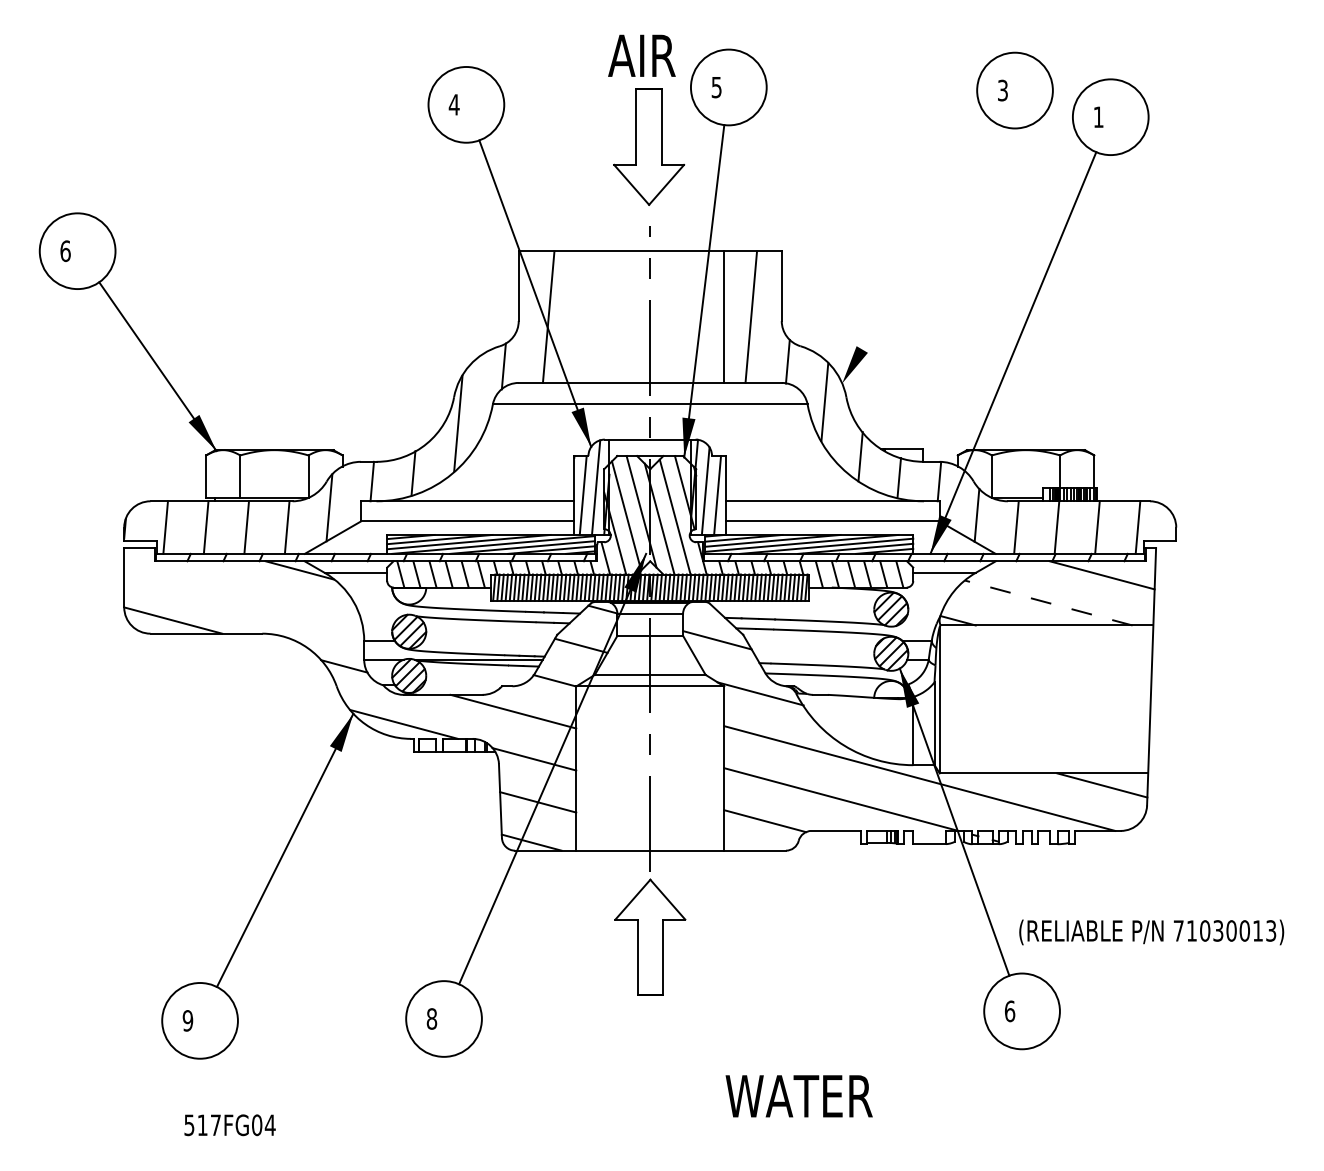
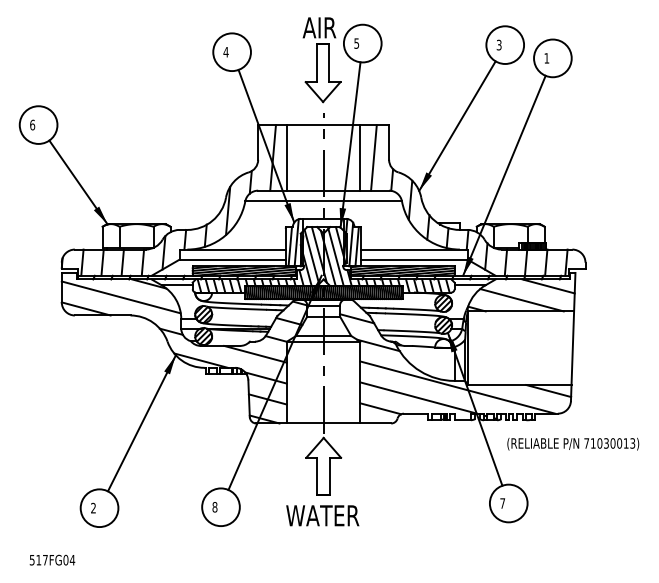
line: (919, 252) -> (457, 125), added
line: (575, 316) -> (286, 157), added
line: (242, 597) -> (120, 297), added
line: (1047, 603) -> (521, 300), dashed -> solid
text: (1152, 931) -> (573, 443), moved
text: (1009, 1011) -> (502, 503), 6 -> 7
text: (187, 1021) -> (93, 508), 9 -> 2
text: (798, 1095) -> (322, 515), moved
text: (230, 1123) -> (52, 559), moved

